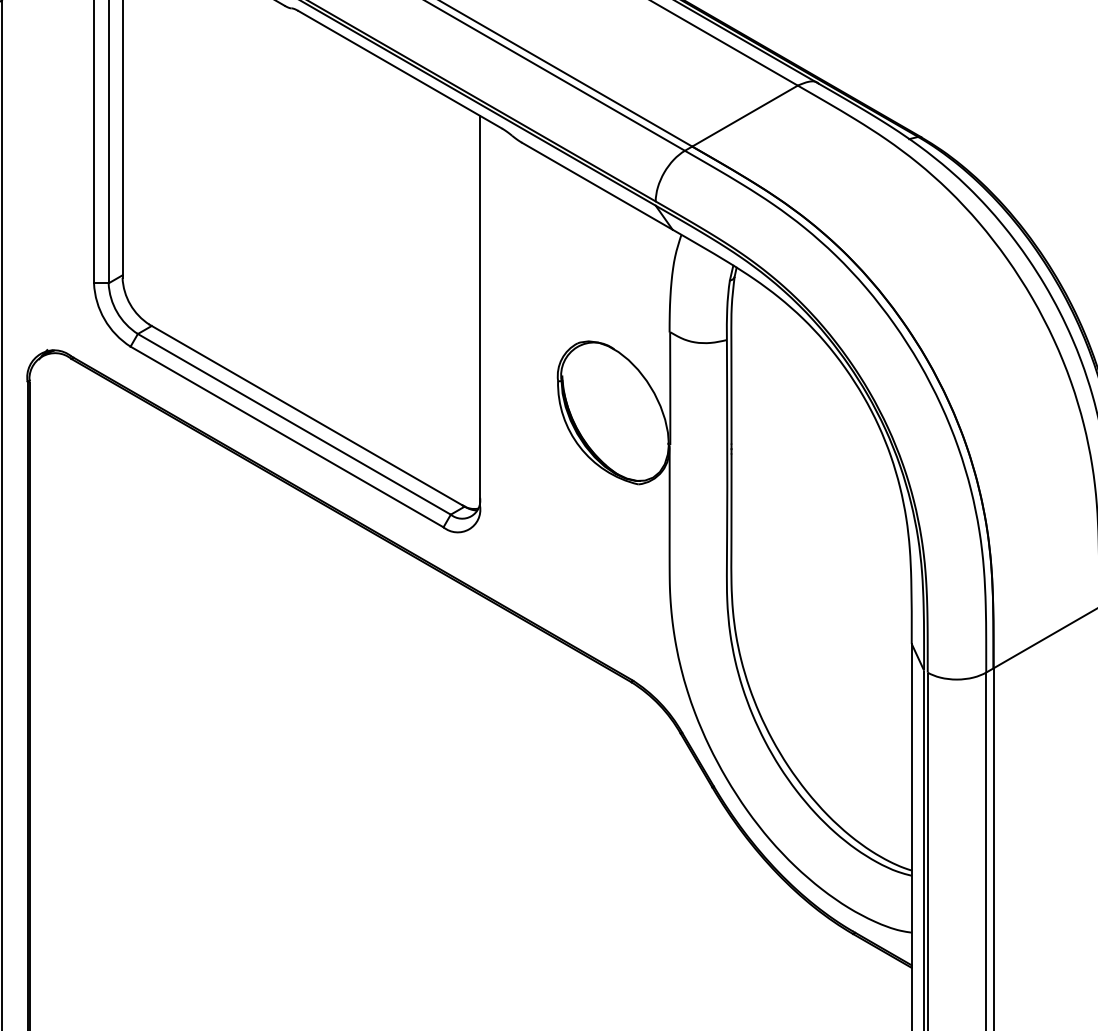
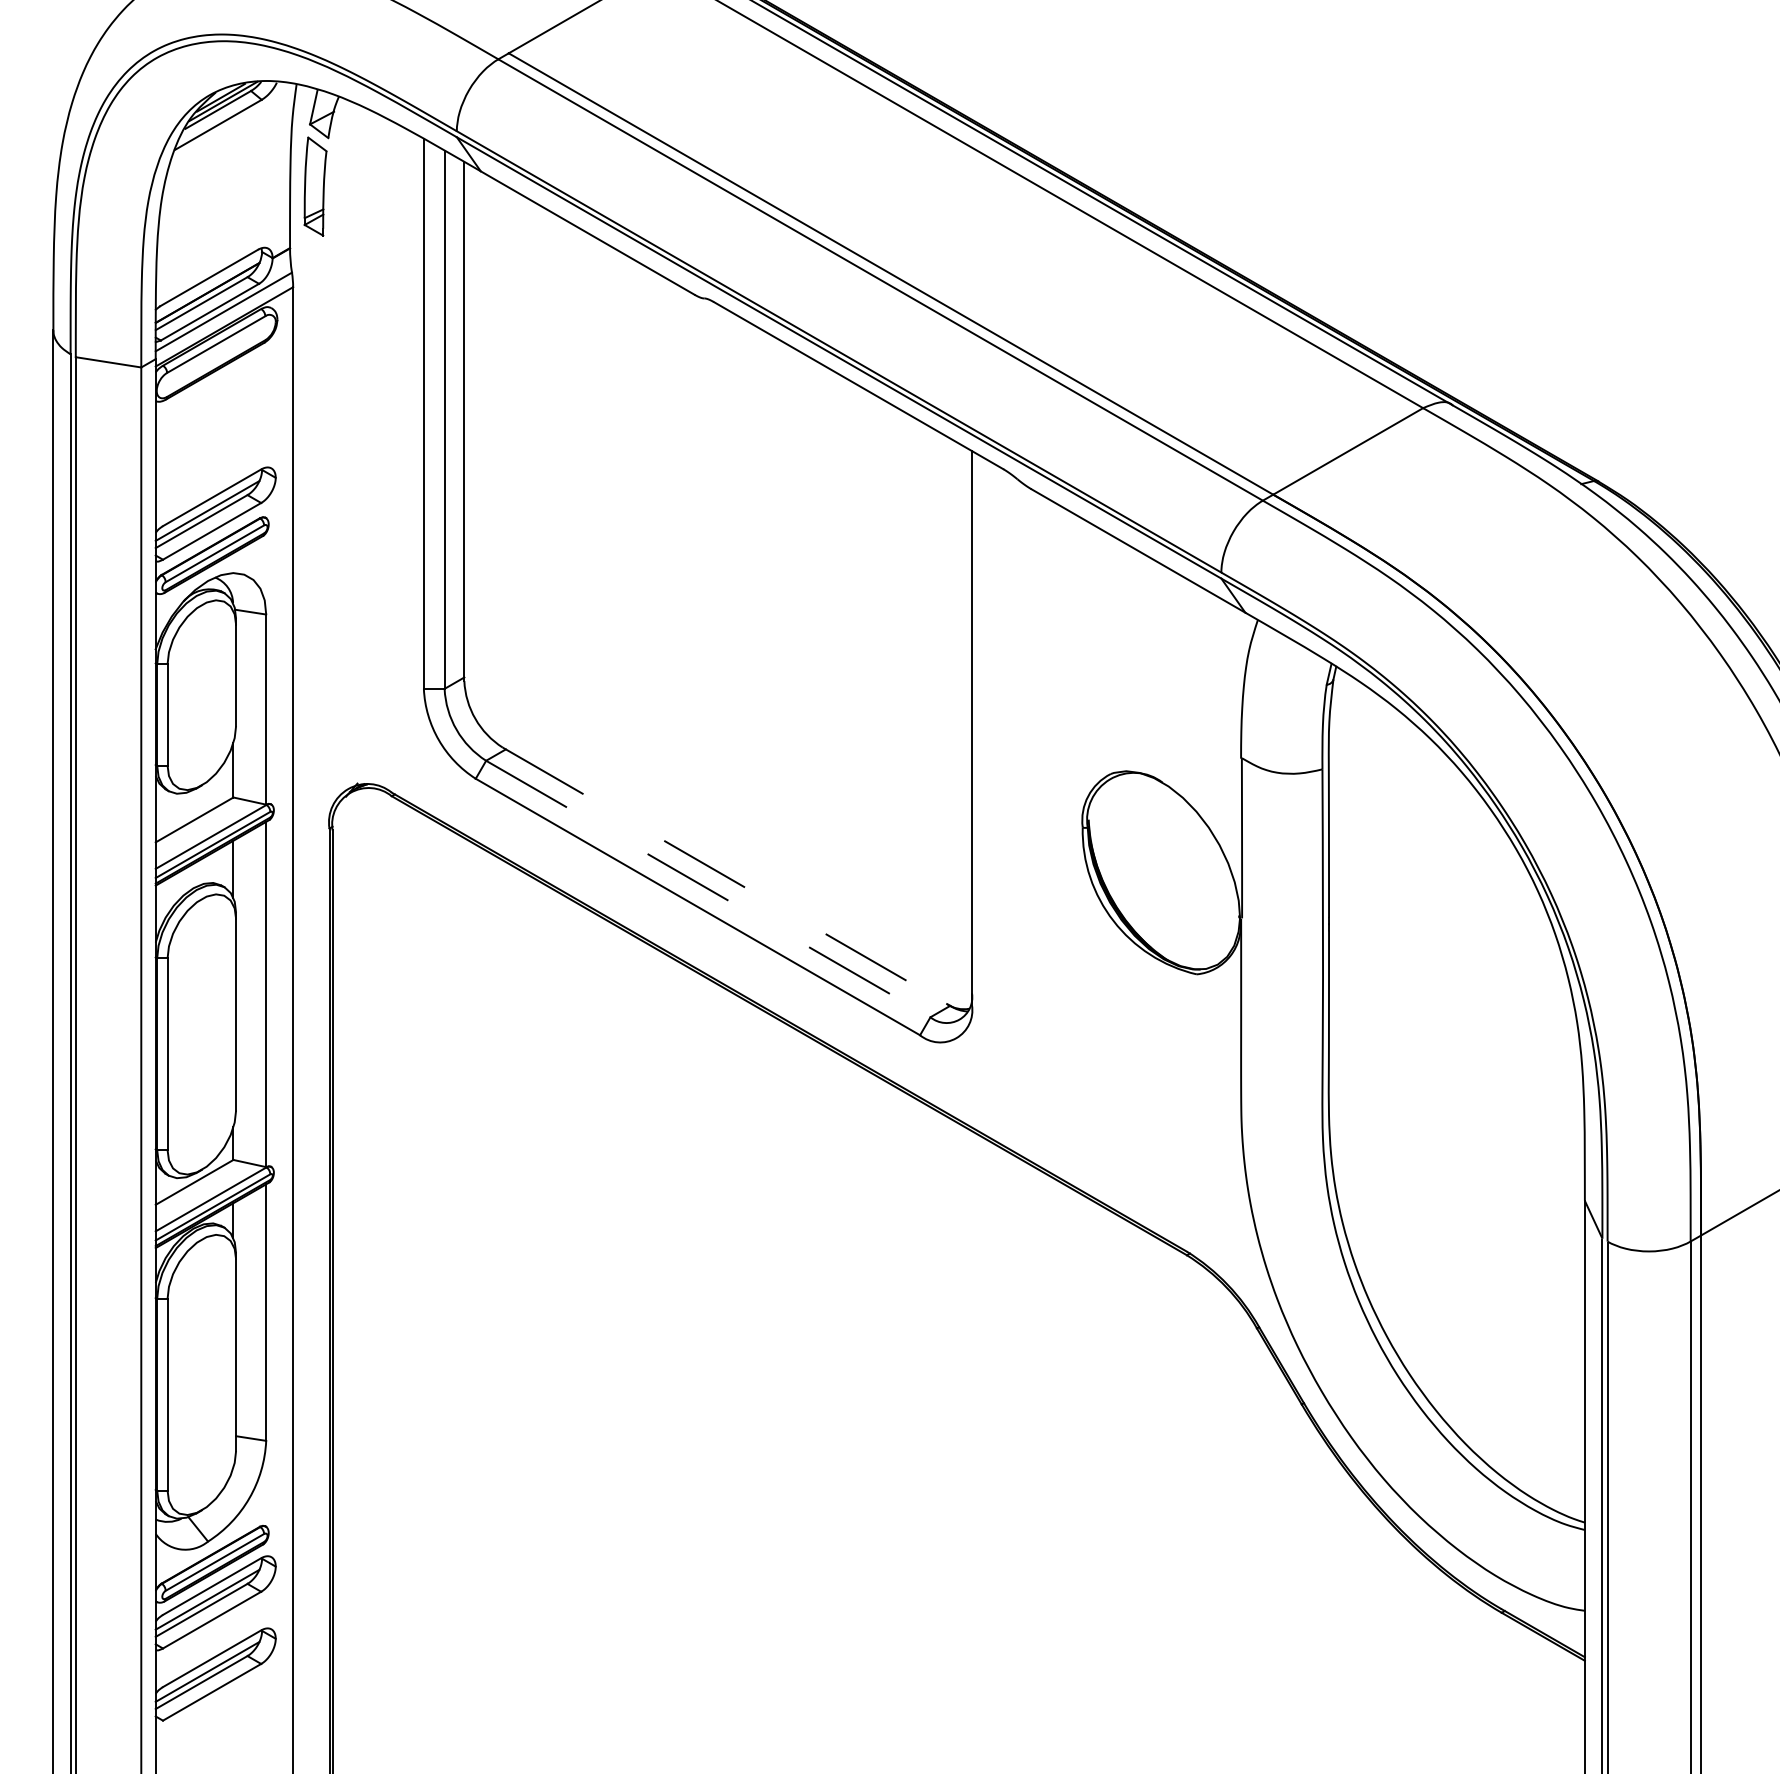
line: (305, 414) -> (724, 875), solid -> dashed
line: (294, 424) -> (708, 889), solid -> dashed

